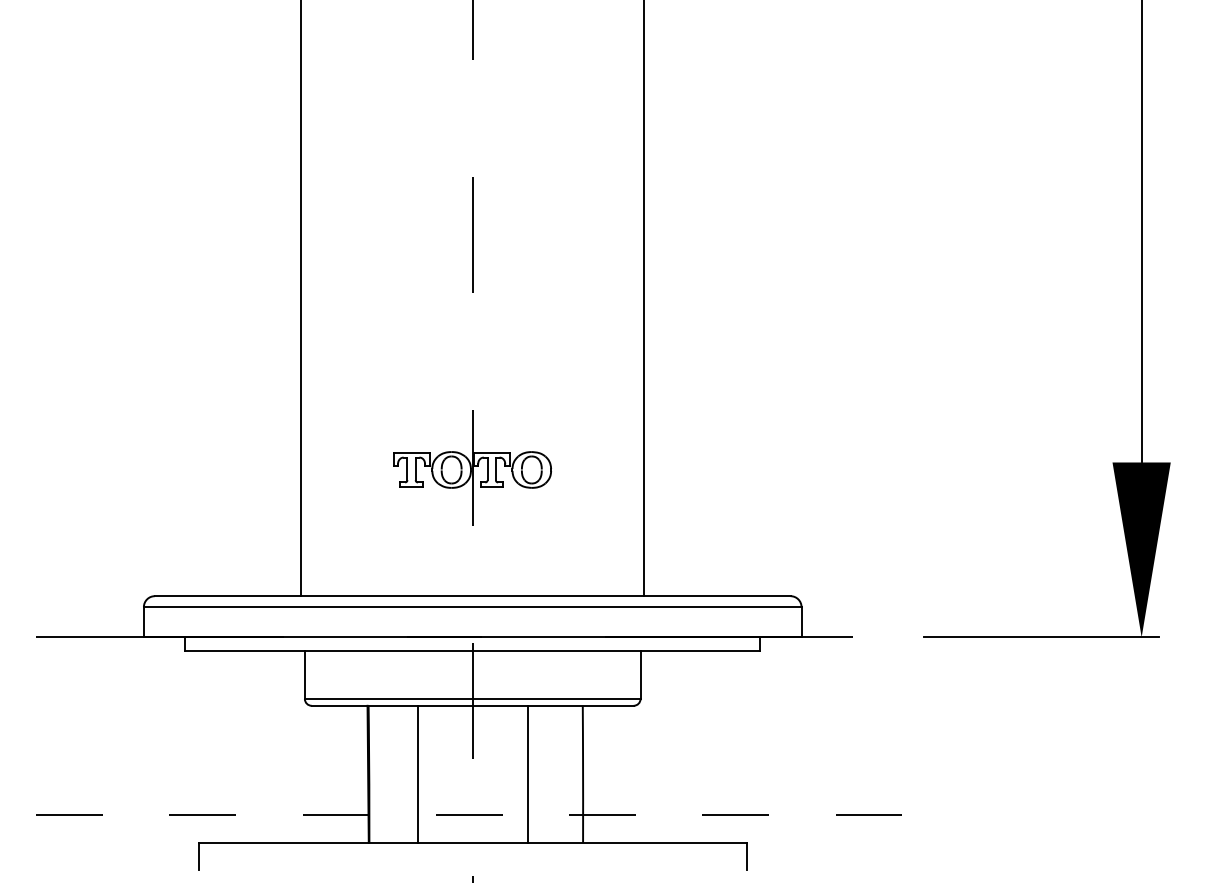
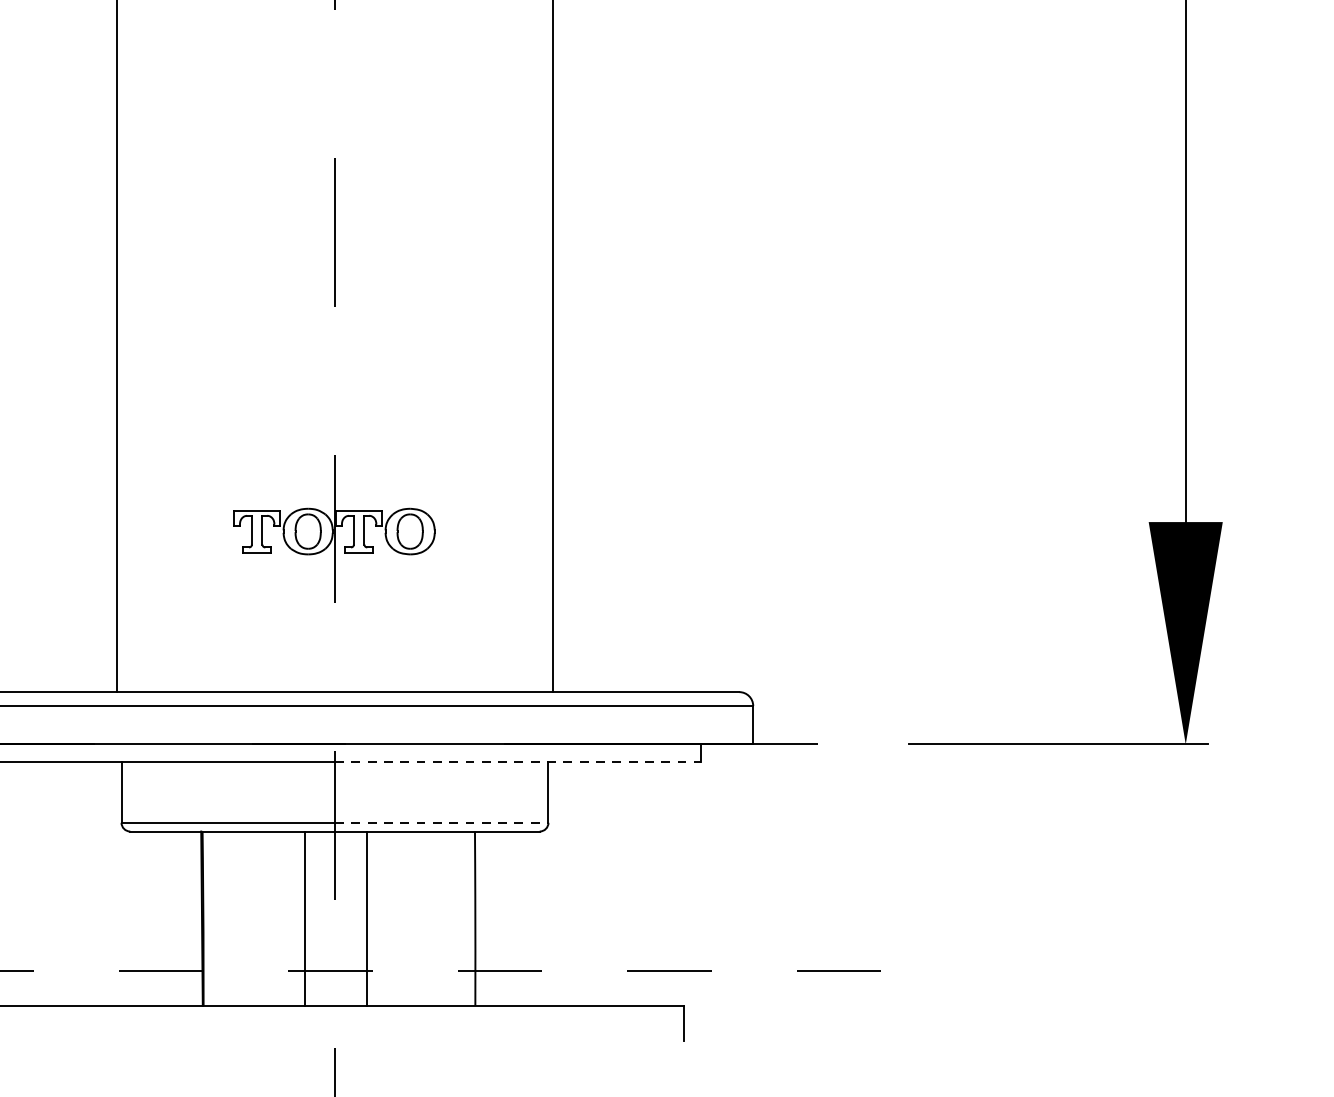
line: (616, 650) -> (517, 761), solid -> dashed
line: (556, 698) -> (441, 822), solid -> dashed
line: (417, 773) -> (304, 917), moved
line: (527, 773) -> (366, 917), moved

